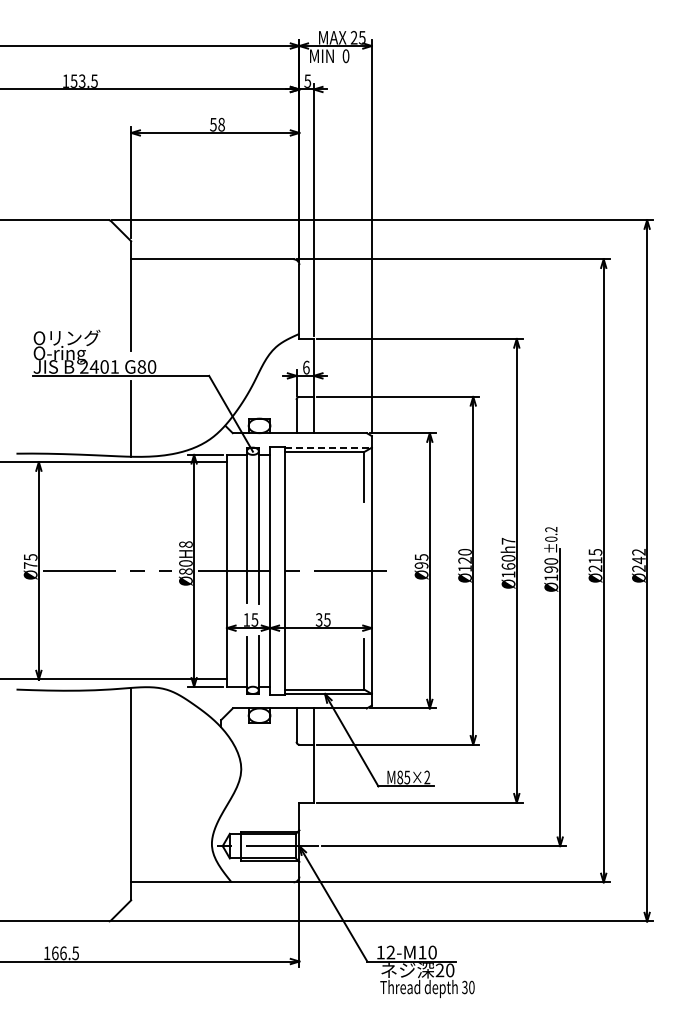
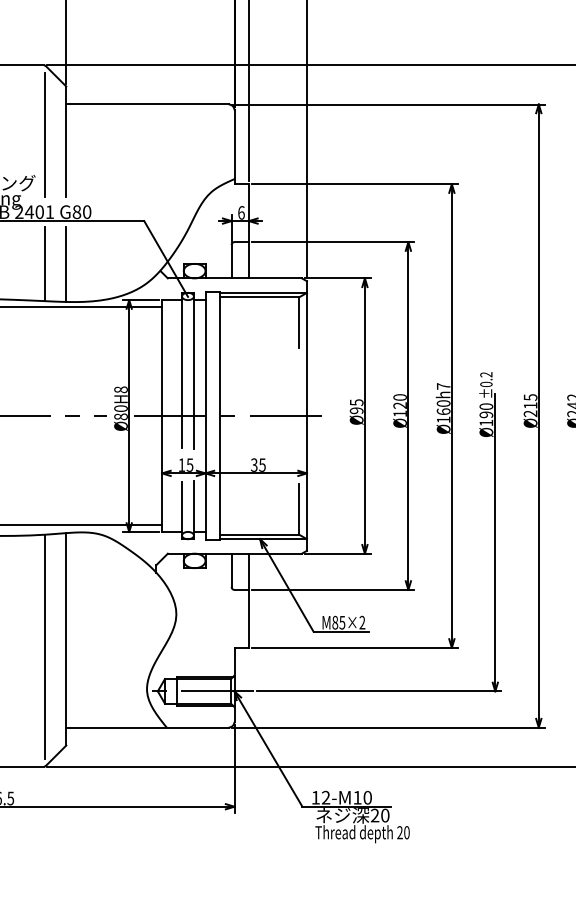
line: (110, 289) -> (45, 134), added
line: (110, 418) -> (45, 263), added
line: (328, 447) -> (263, 292), dashed -> solid
line: (110, 801) -> (45, 646), added
text: (464, 987) -> (399, 832), 30 -> 20

